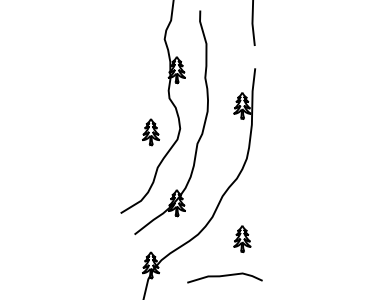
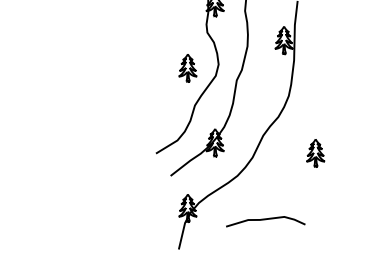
part: (242, 238) -> (315, 152), moved

